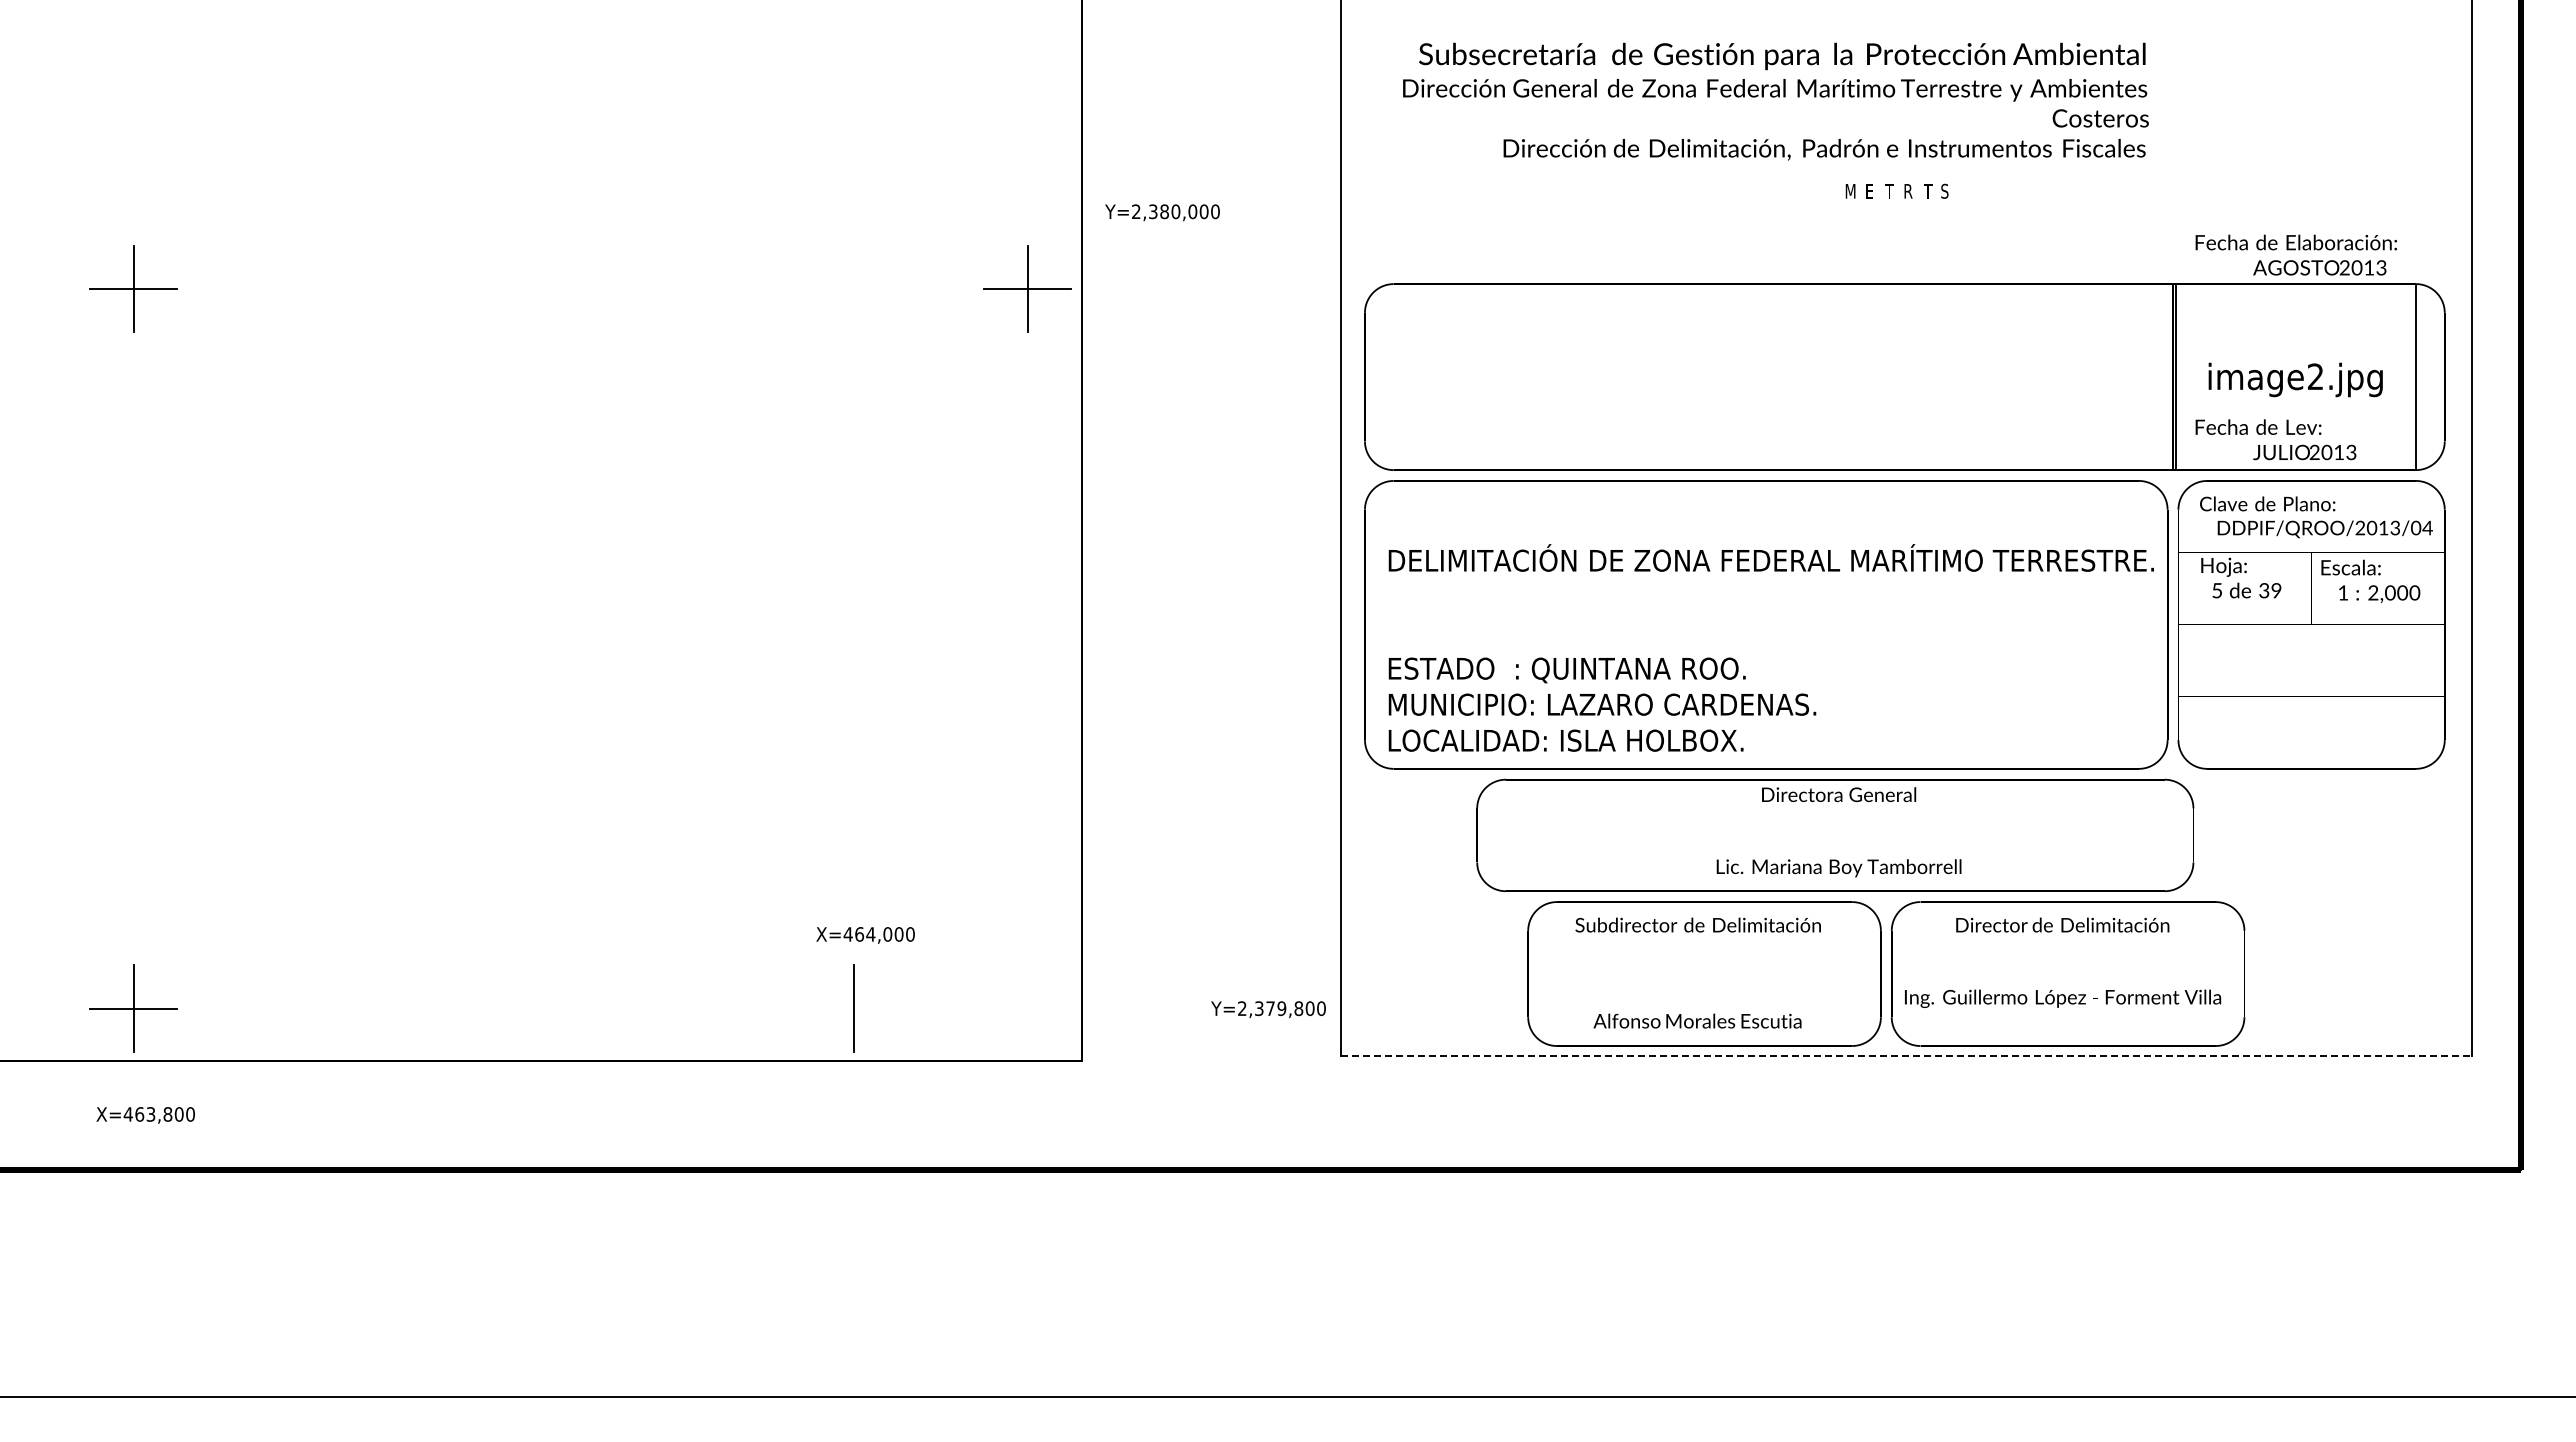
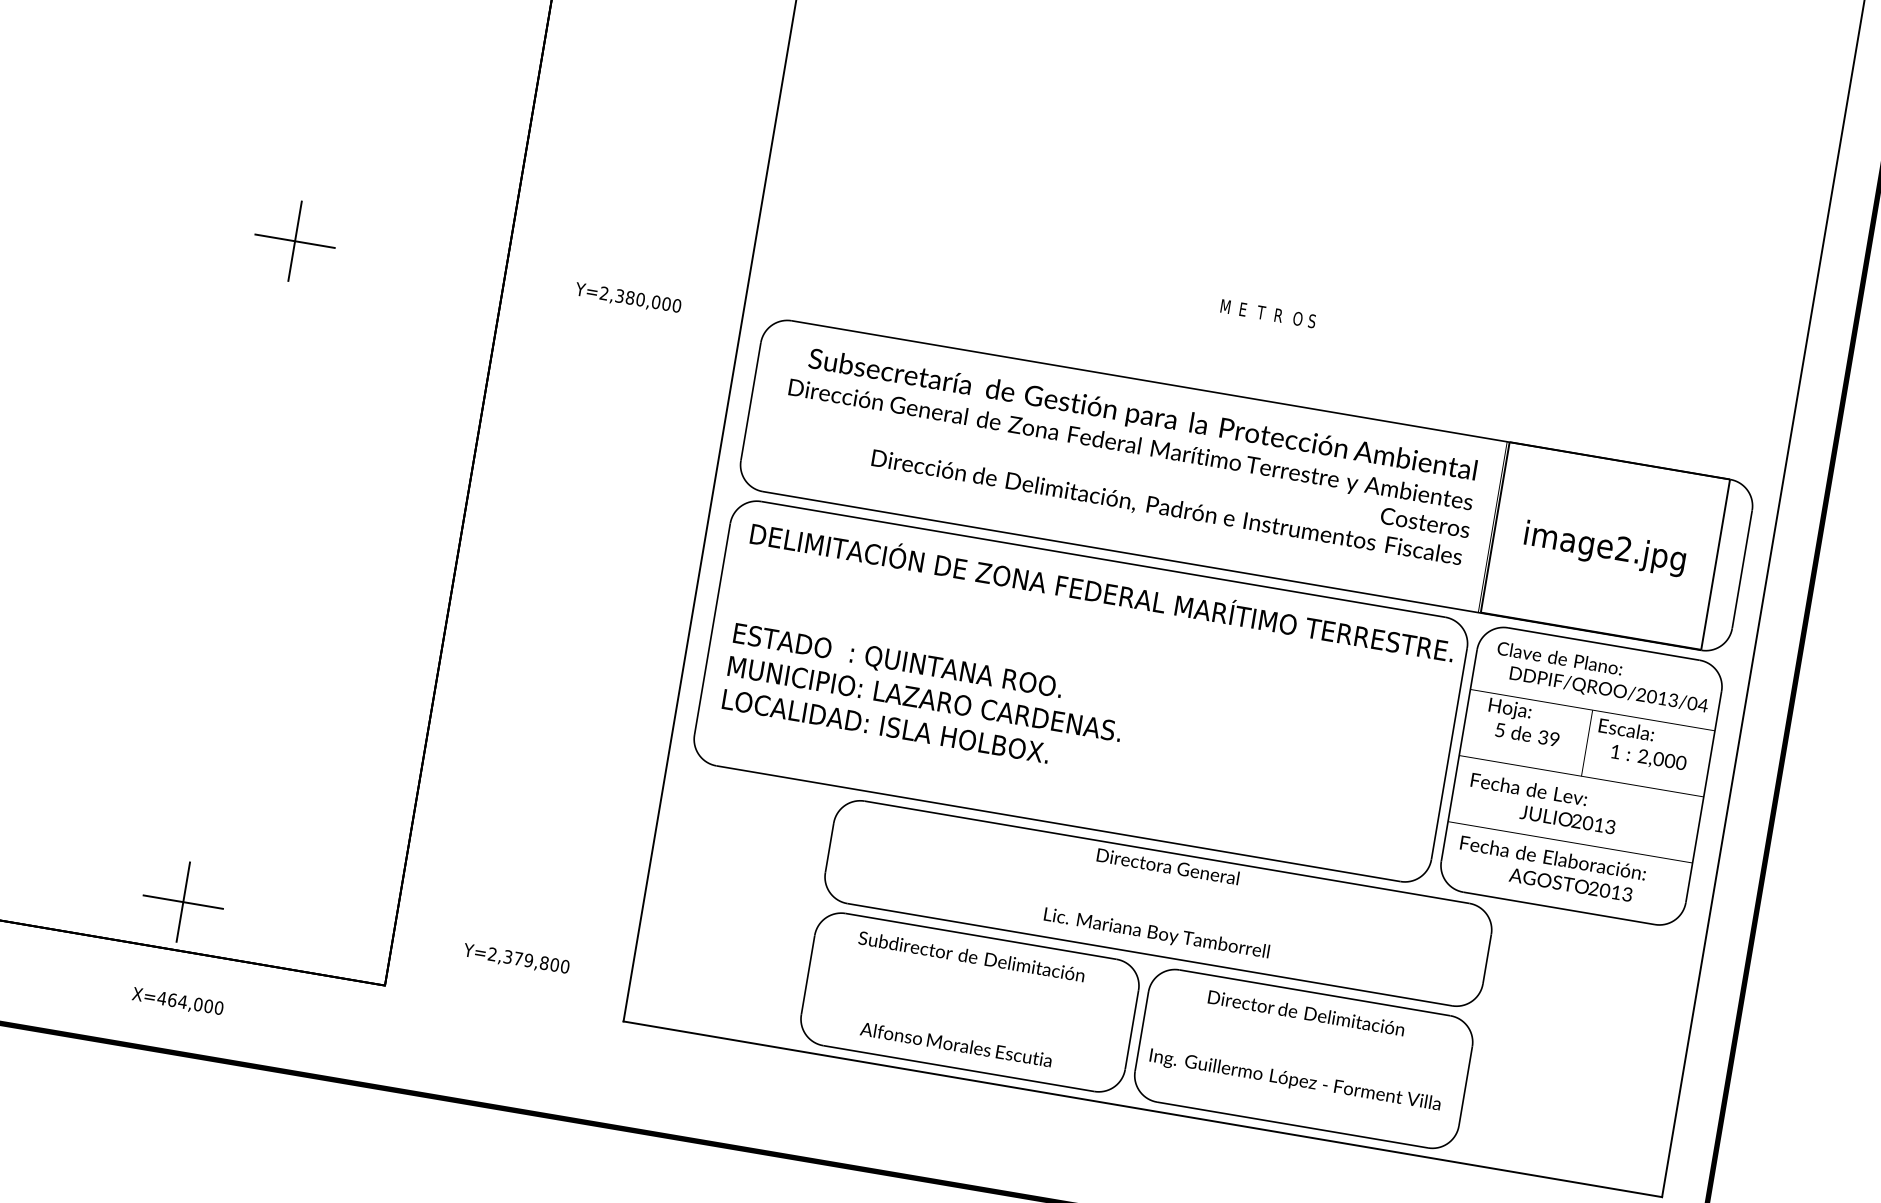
text: (1775, 101) -> (1129, 456), moved
text: (1929, 190) -> (1298, 318), T -> O
text: (1162, 212) -> (628, 298), moved
text: (2295, 254) -> (1550, 868), moved
part: (1027, 288) -> (295, 240), moved
text: (2275, 439) -> (1542, 803), moved
text: (1770, 647) -> (1088, 672), moved
text: (1835, 835) -> (1158, 903), moved
text: (865, 935) -> (177, 1002), moved
line: (853, 1008) -> (183, 901), added
text: (1268, 1009) -> (516, 959), moved
line: (1906, 1056) -> (1142, 1109), dashed -> solid

